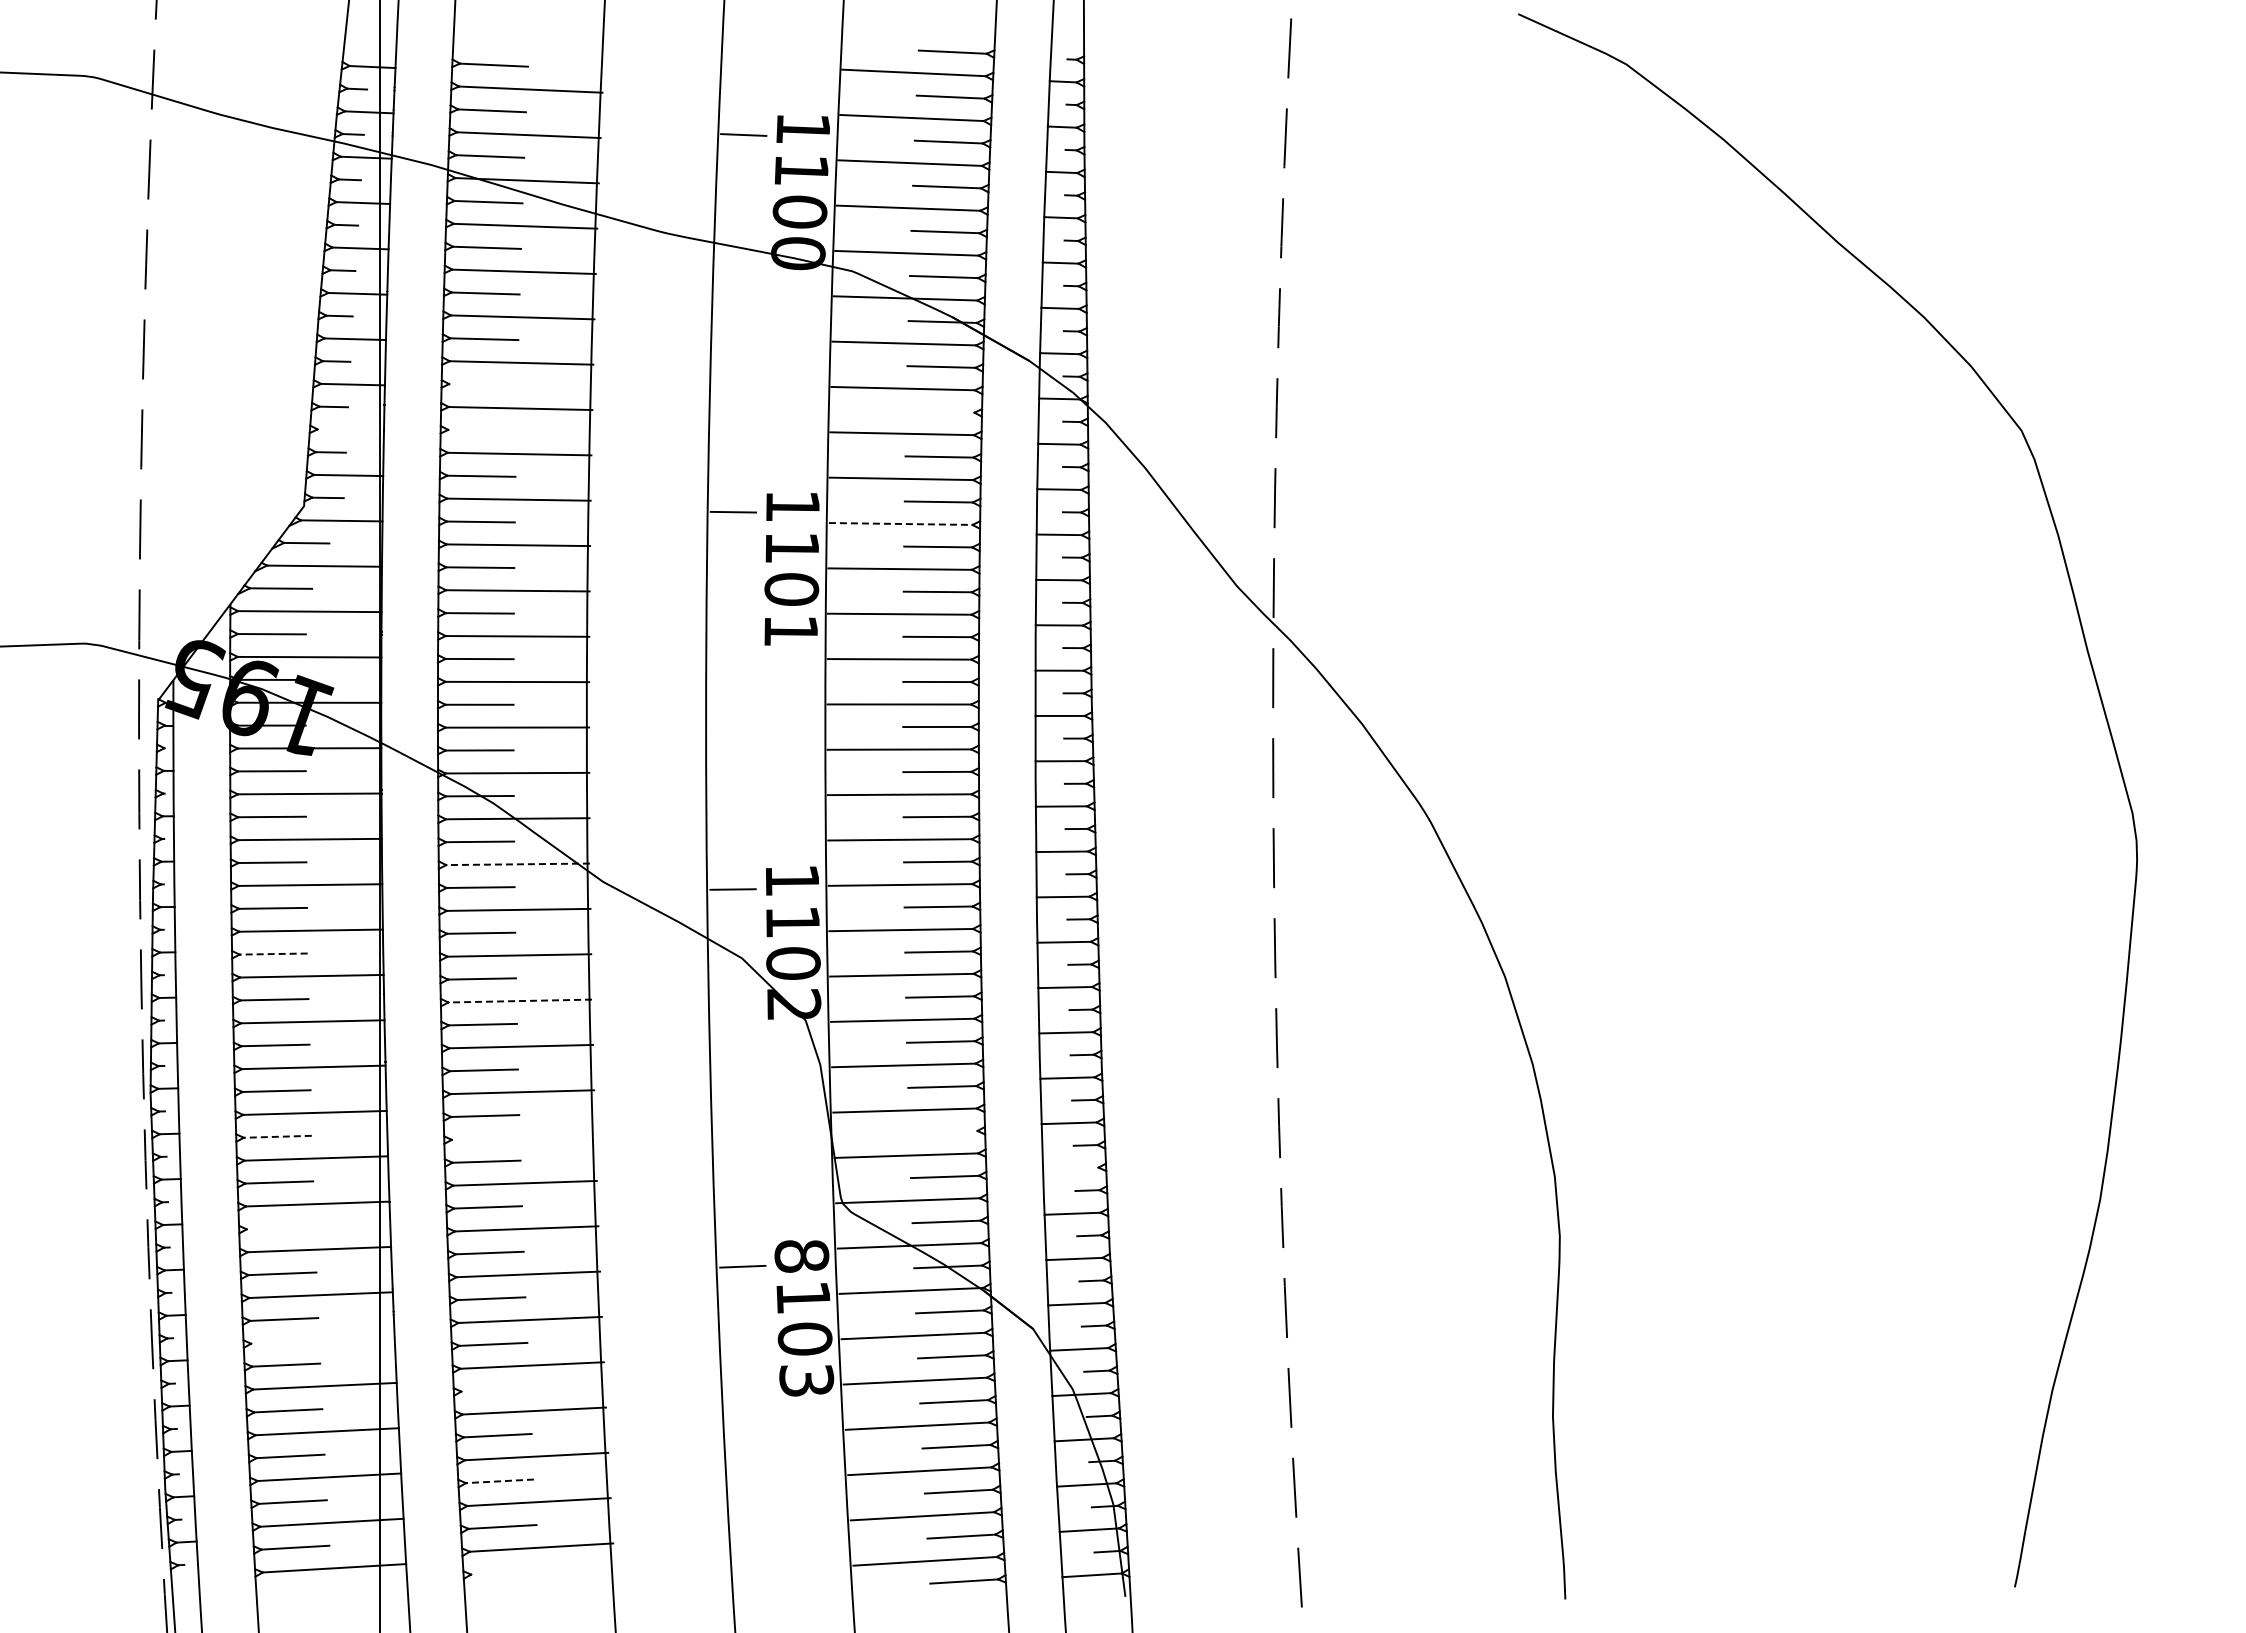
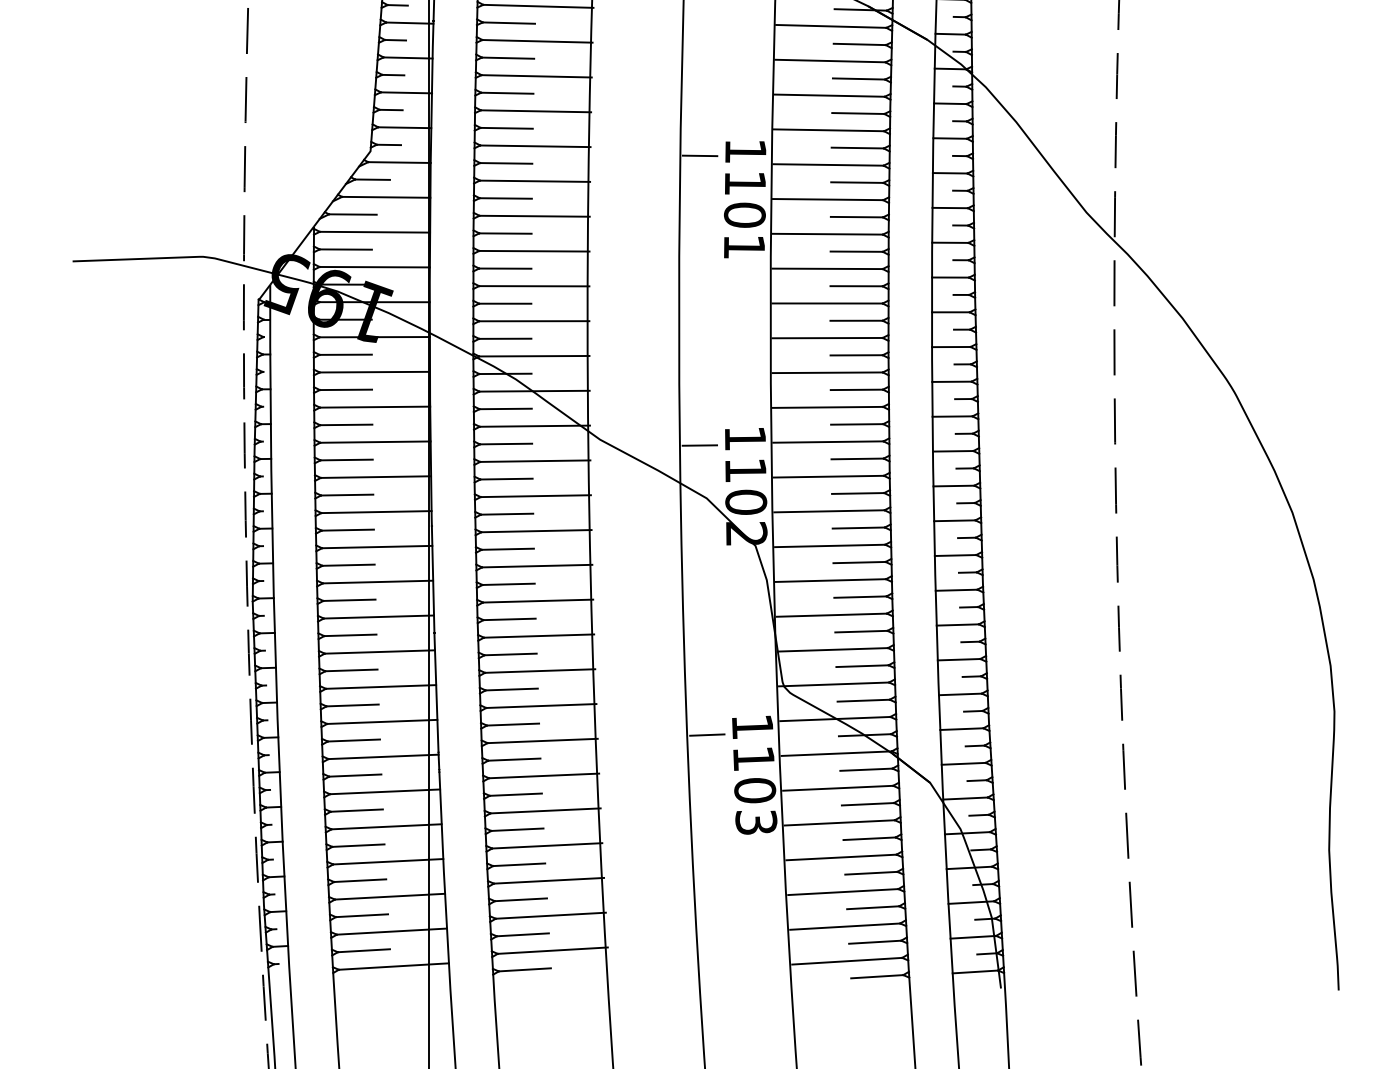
line: (483, 384) -> (508, 57), added
line: (940, 411) -> (859, 78), added
line: (350, 429) -> (406, 92), added
line: (482, 430) -> (507, 93), added
line: (900, 523) -> (828, 164), dashed -> solid
line: (518, 864) -> (535, 426), dashed -> solid
line: (273, 954) -> (347, 495), dashed -> solid
line: (520, 1001) -> (536, 531), dashed -> solid
line: (943, 1131) -> (861, 631), added
line: (277, 1136) -> (350, 635), dashed -> solid
line: (523, 1137) -> (538, 635), added
line: (1070, 1168) -> (958, 659), added
line: (280, 1227) -> (352, 704), added
text: (801, 1256) -> (752, 727), 8103 -> 1103
line: (322, 1340) -> (384, 791), added
line: (495, 1389) -> (517, 829), added
line: (499, 1481) -> (520, 899), dashed -> solid
line: (505, 1572) -> (525, 969), added

